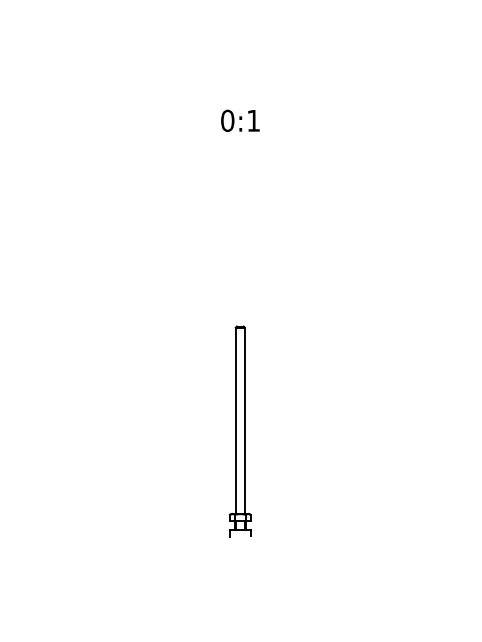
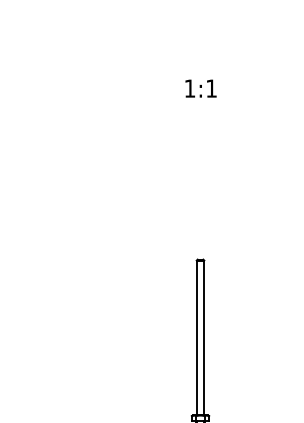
text: (227, 120) -> (189, 88), 0:1 -> 1:1

